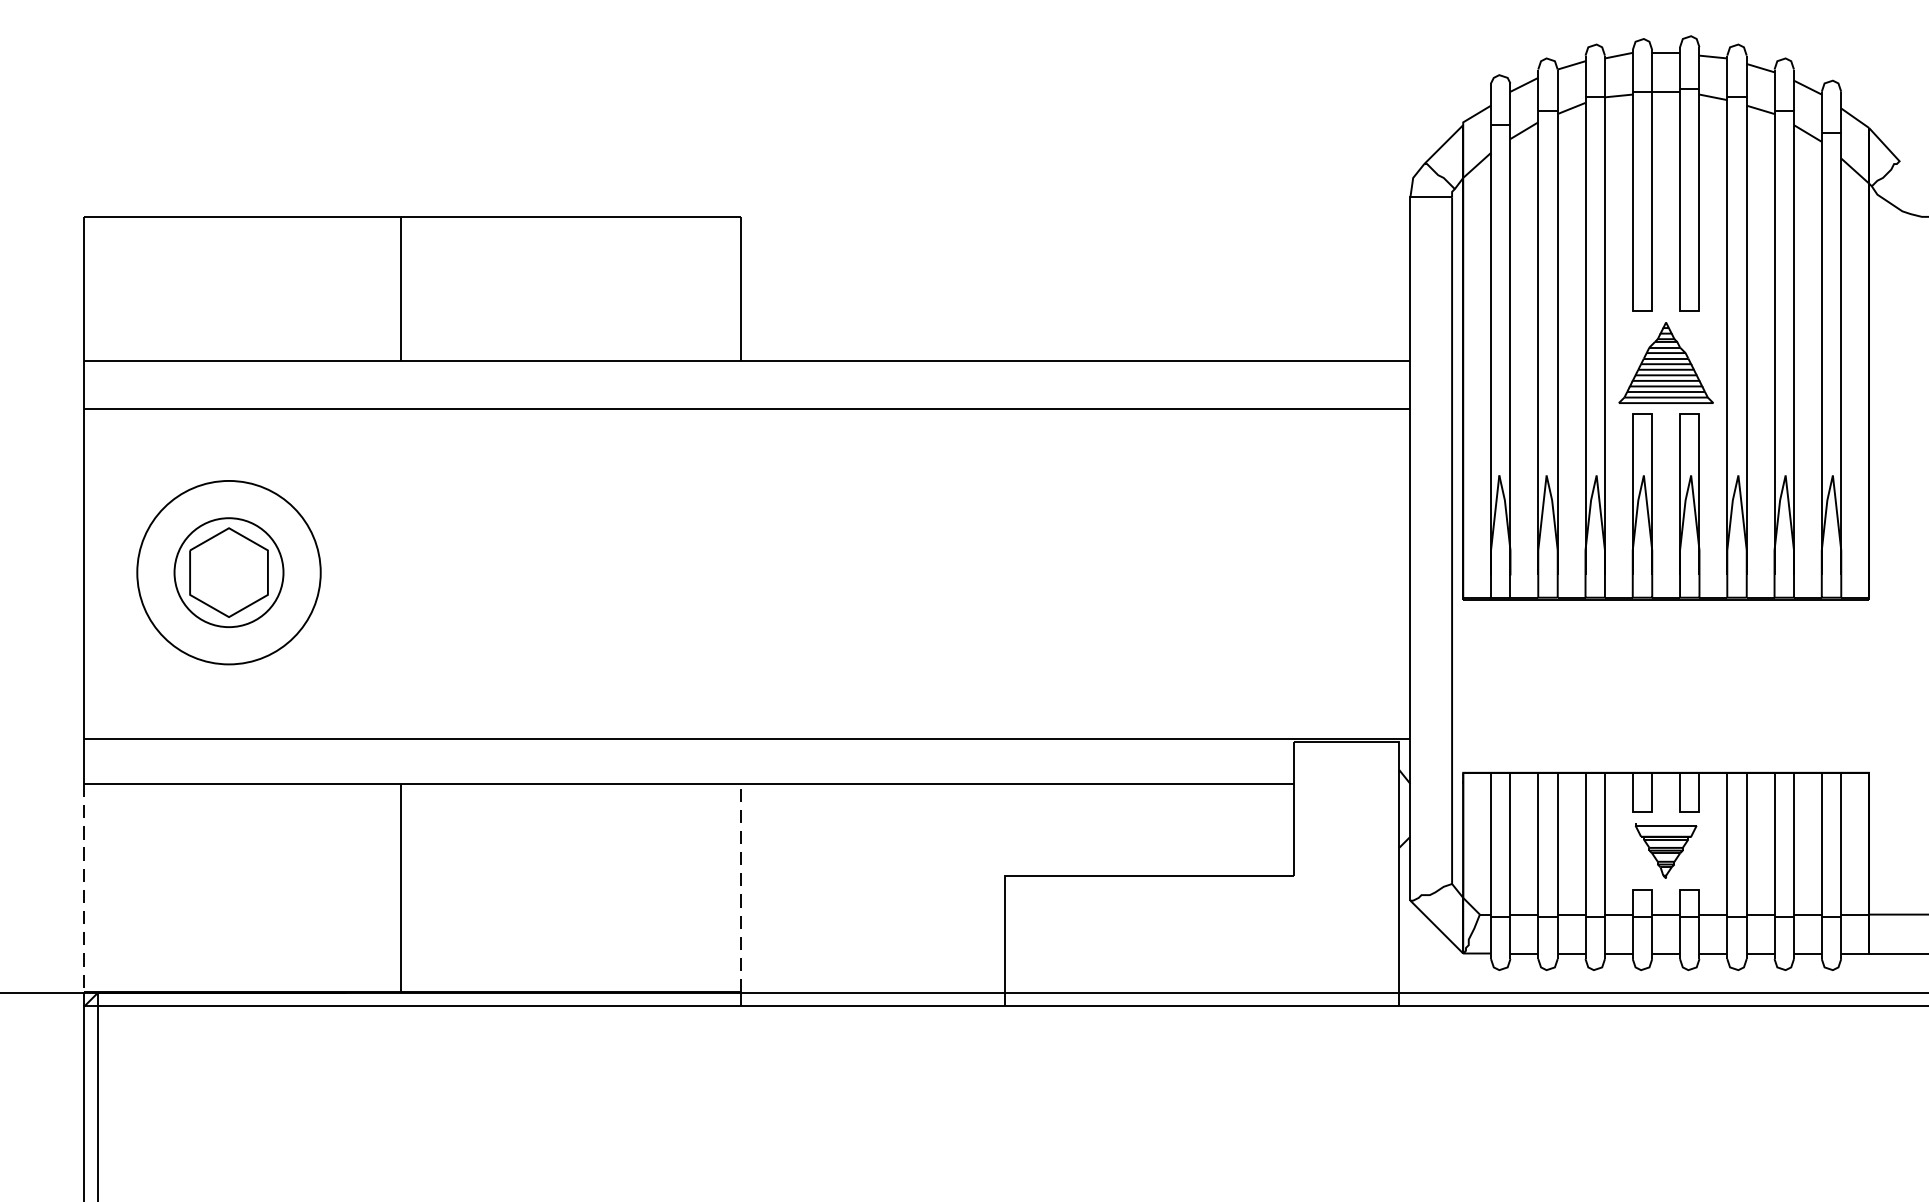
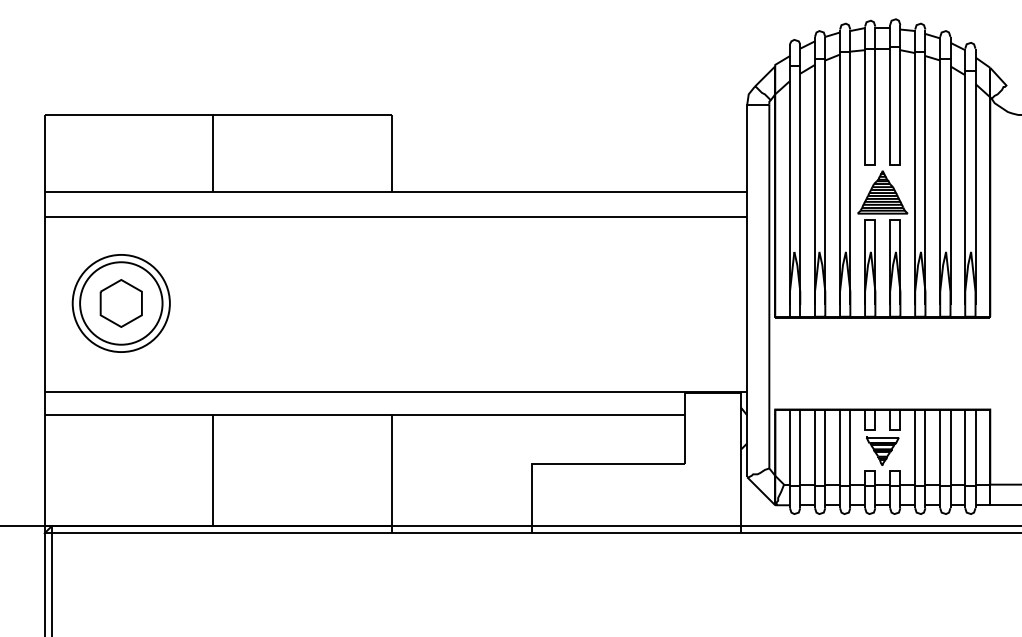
circle: (229, 572) -> (121, 303), size x1.43
line: (740, 887) -> (392, 470), dashed -> solid
line: (84, 889) -> (44, 471), dashed -> solid

